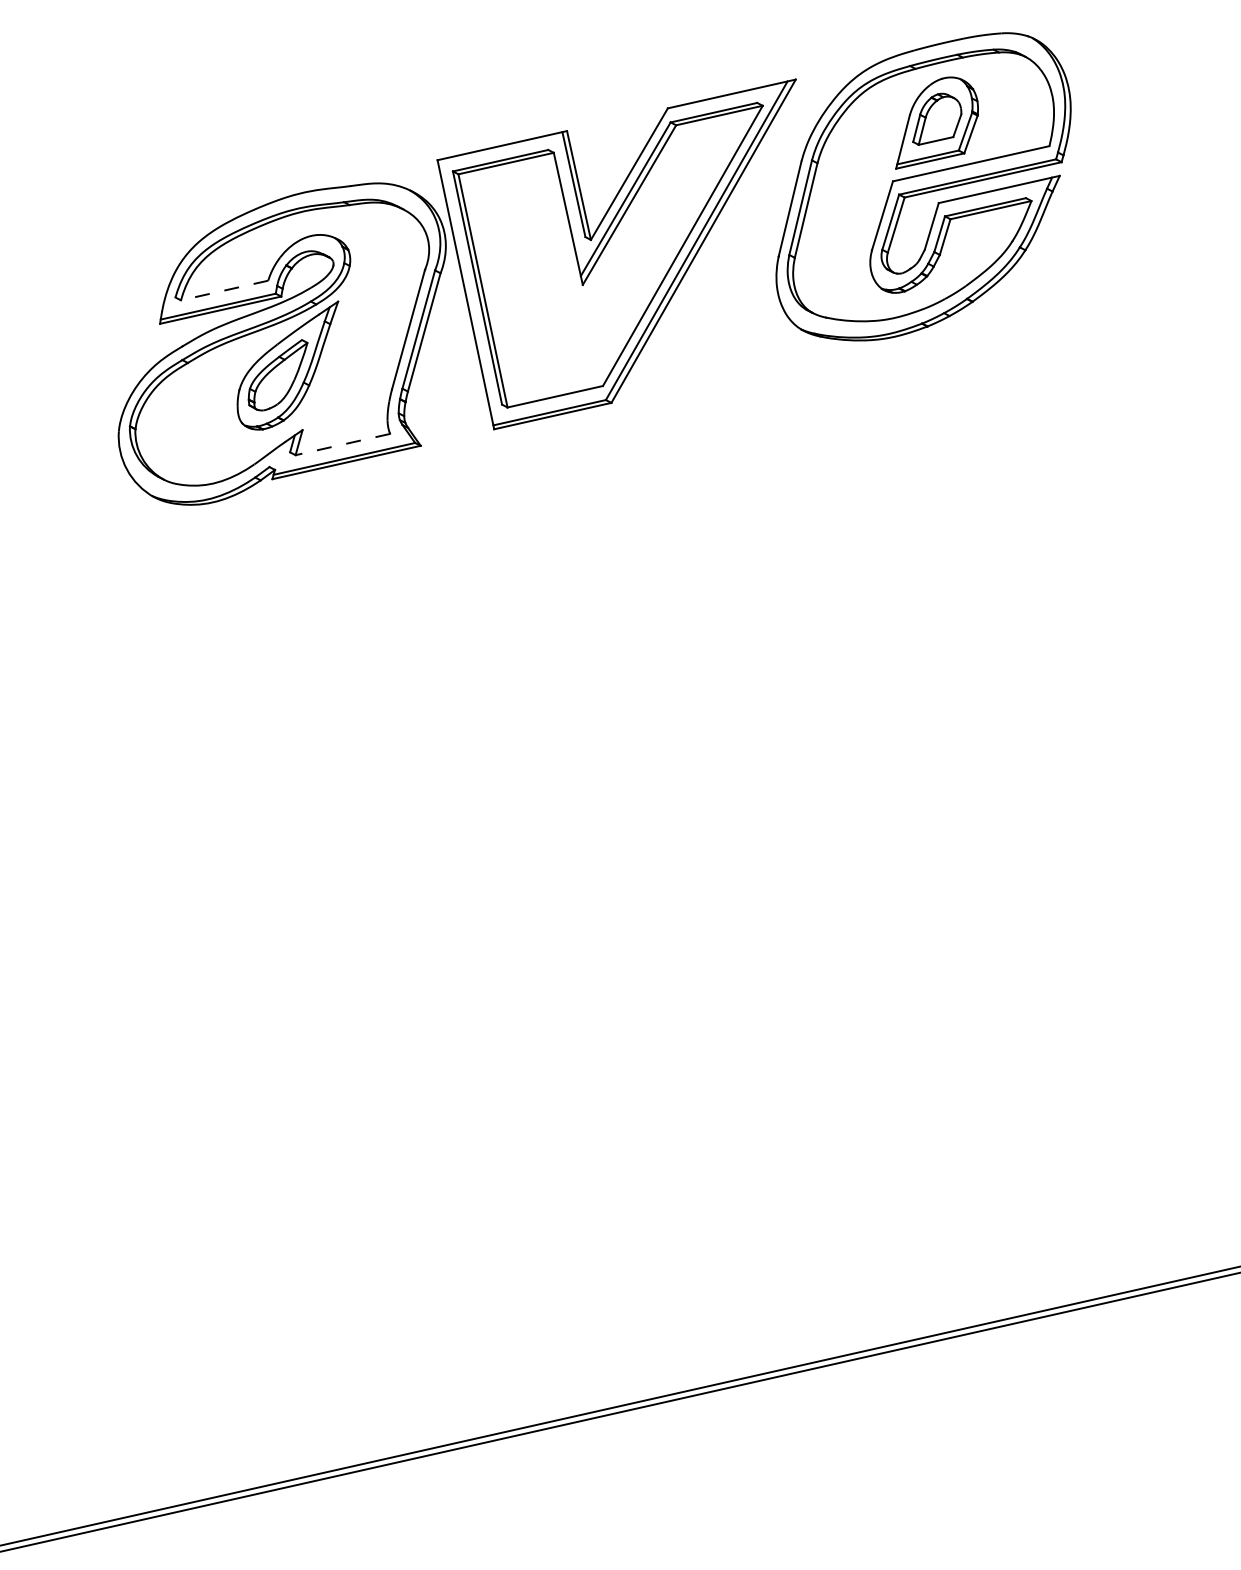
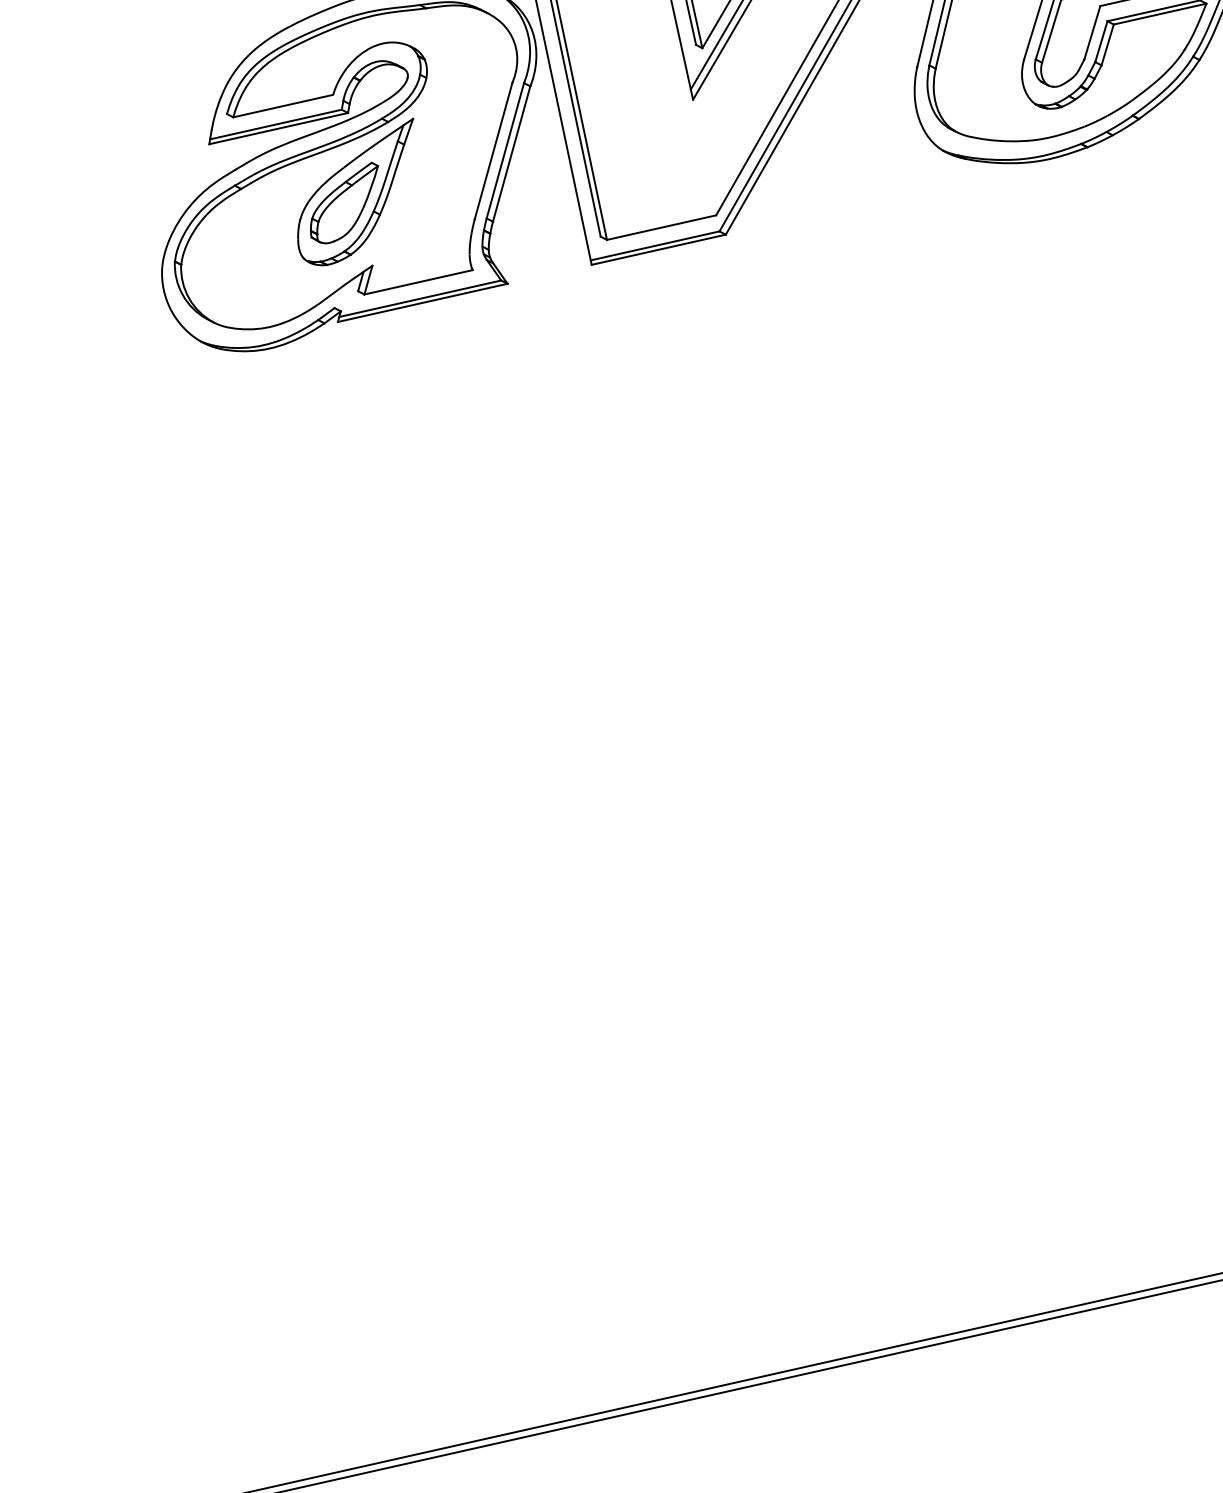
line: (224, 290) -> (283, 106), dashed -> solid
line: (342, 444) -> (418, 282), dashed -> solid

